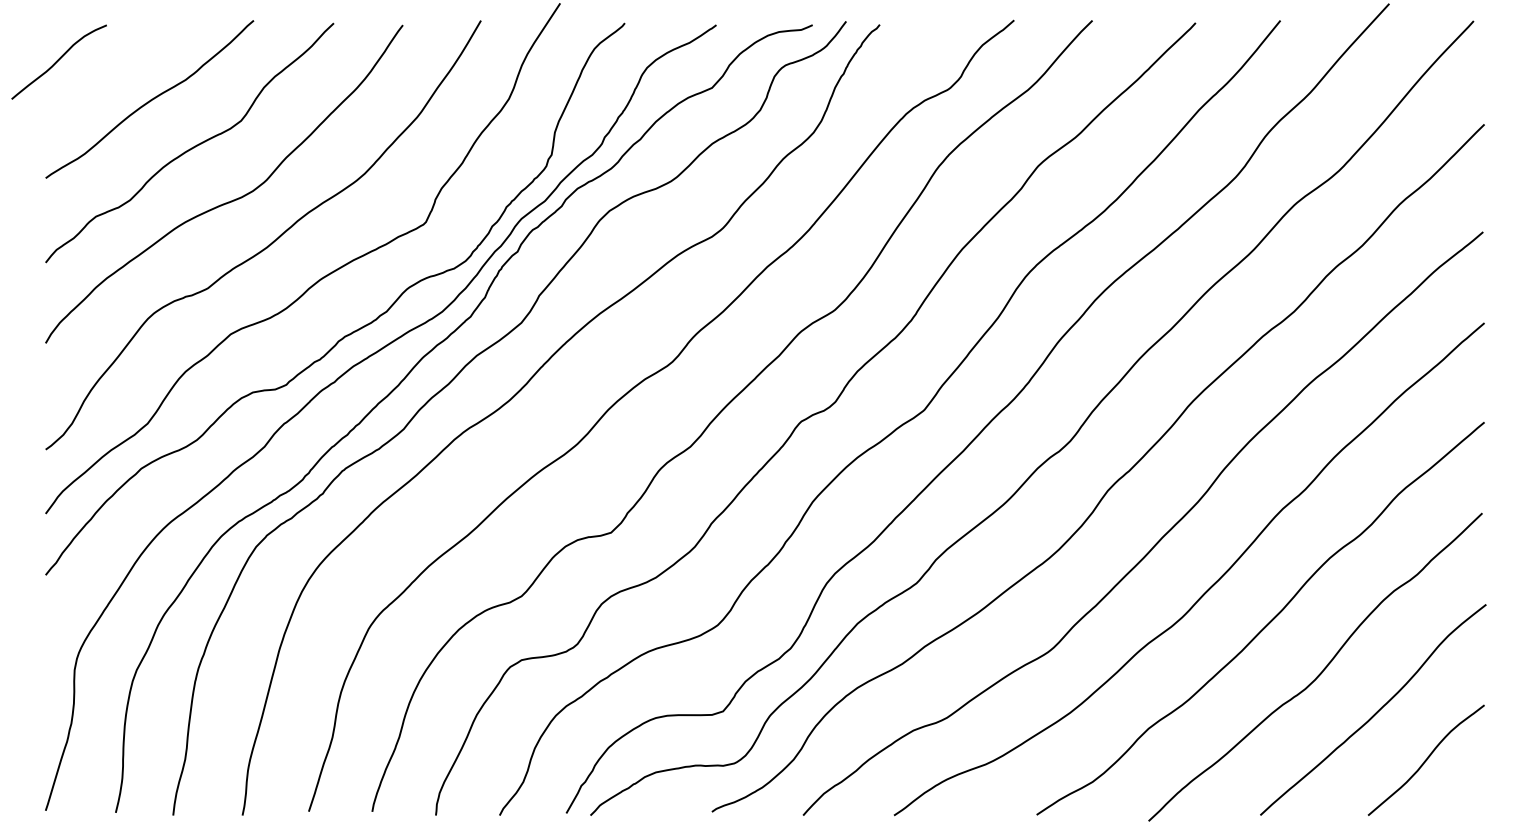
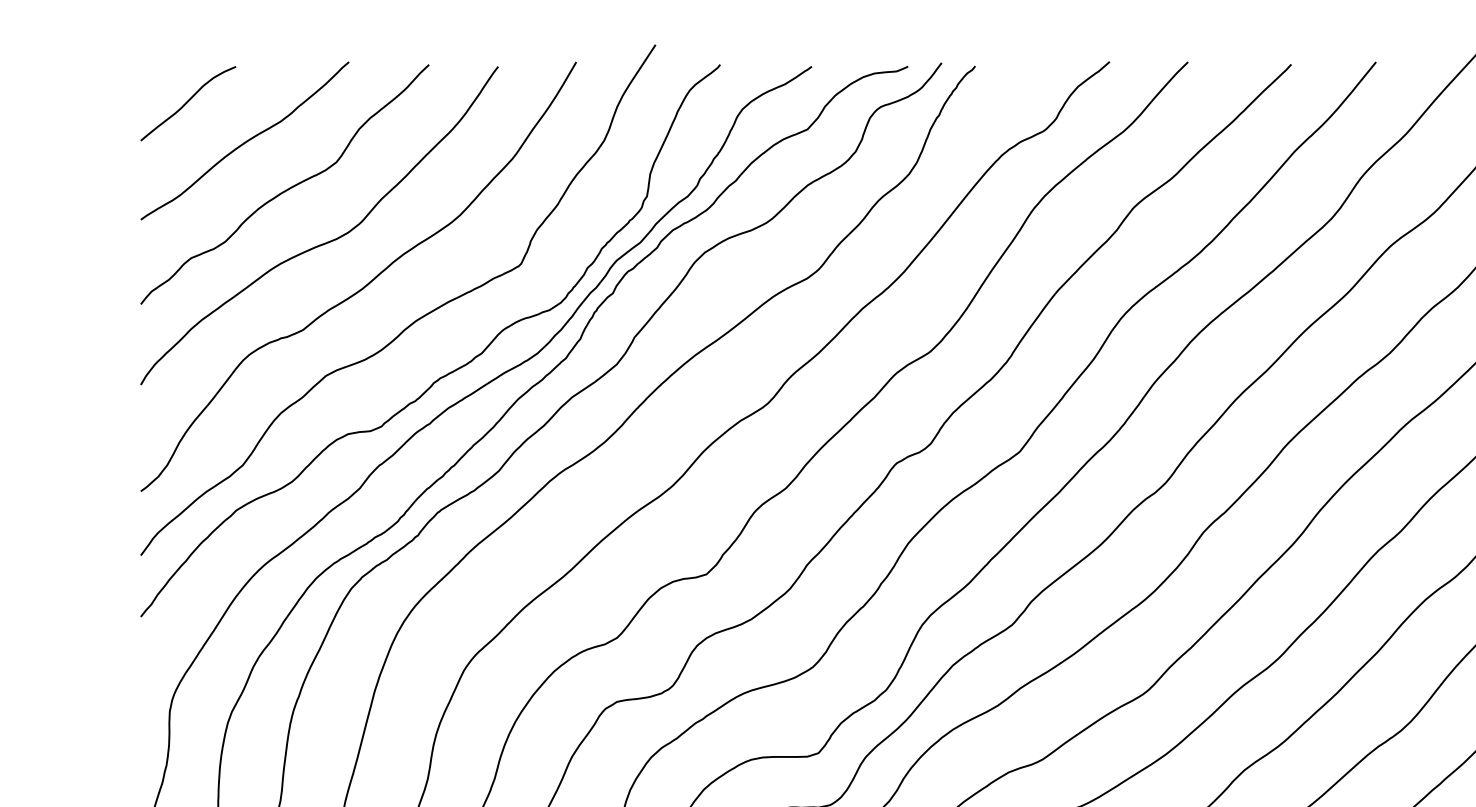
curve: (58, 61) -> (187, 103), moved

